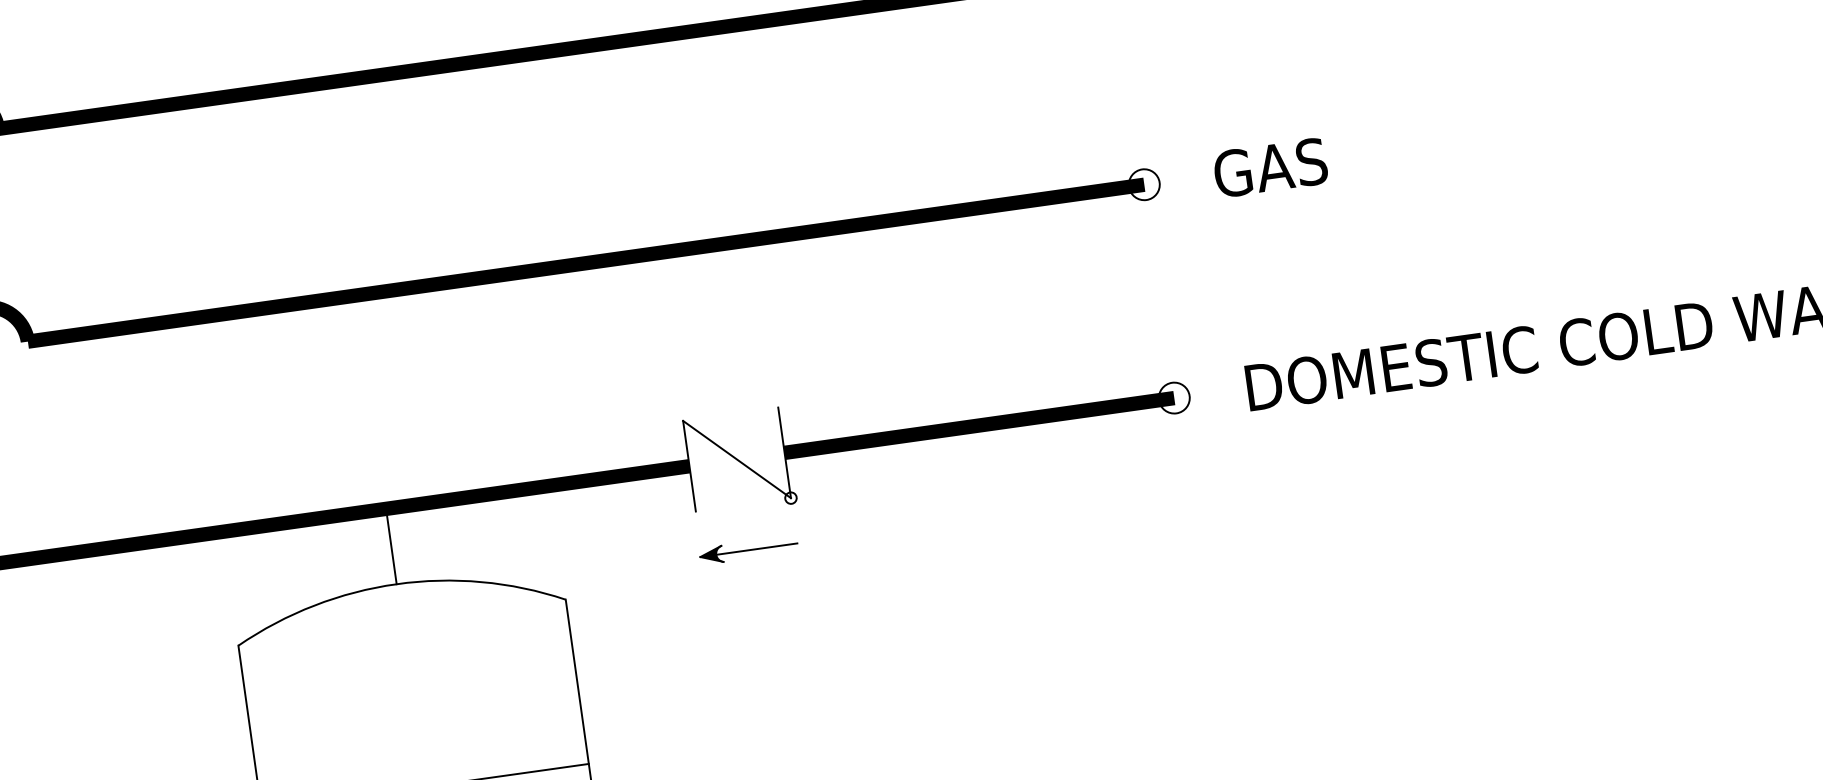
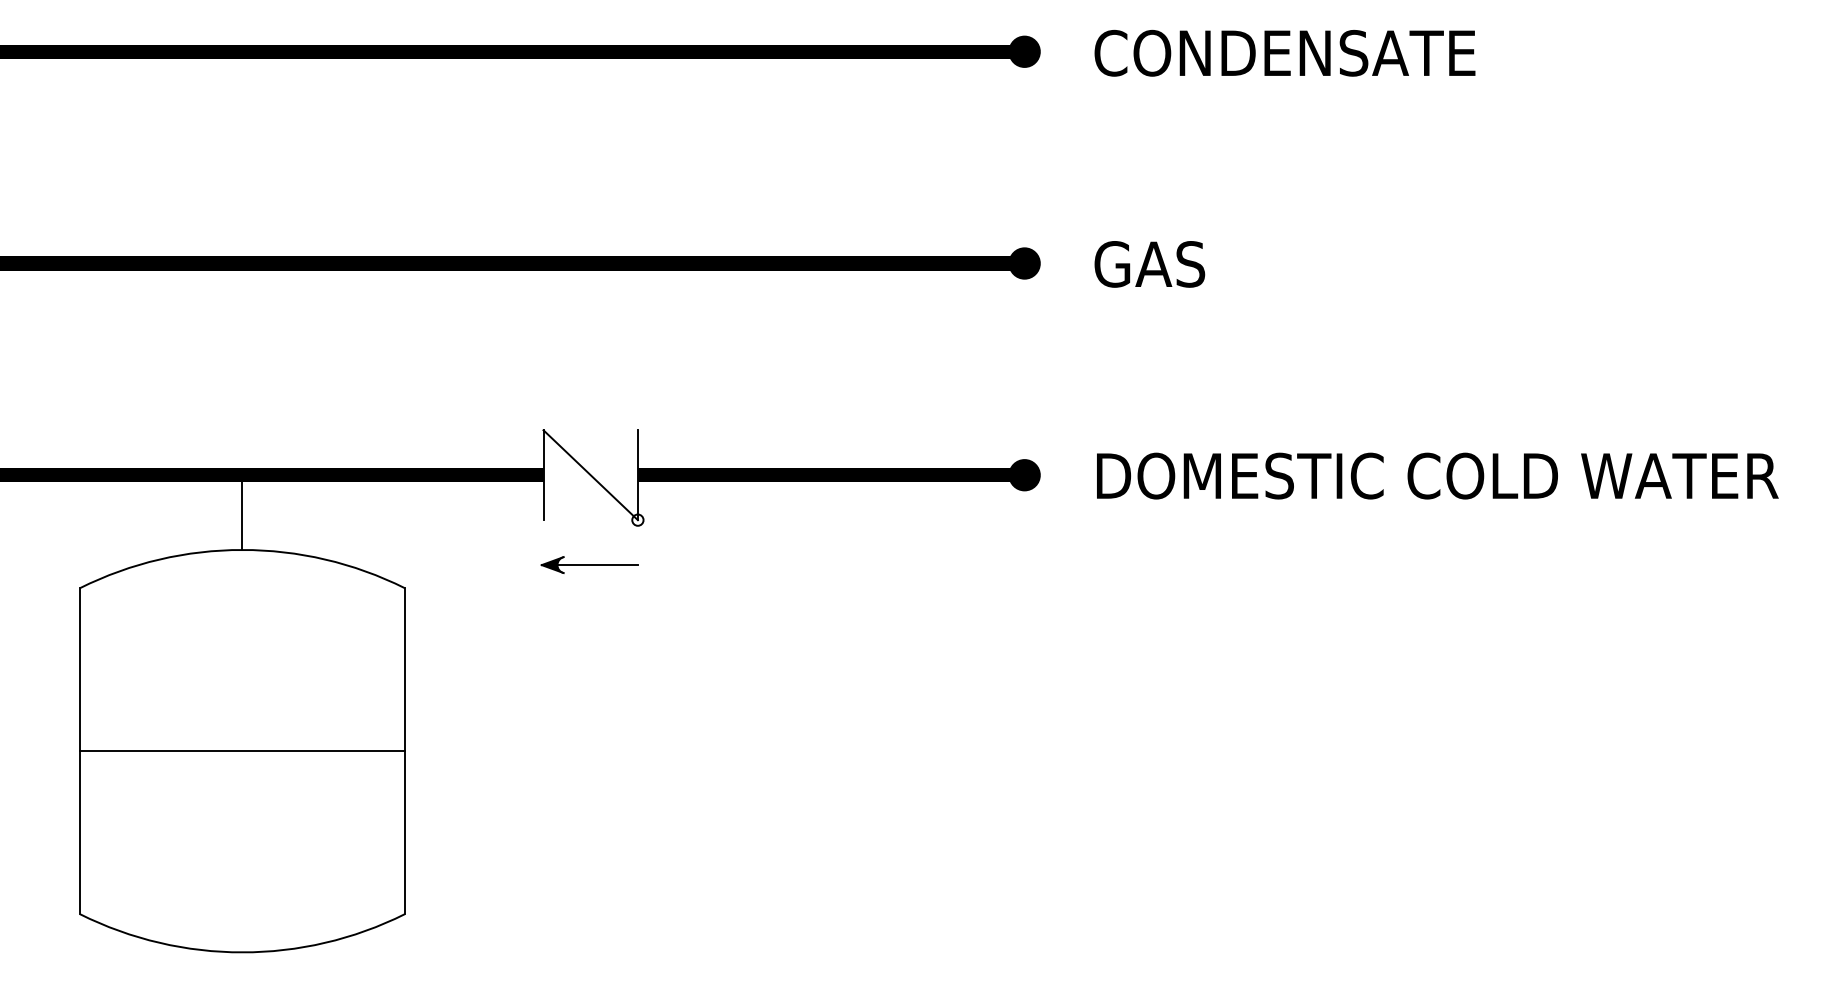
fill: (1144, 184) -> (1024, 263), added
fill: (1174, 398) -> (1024, 475), added

